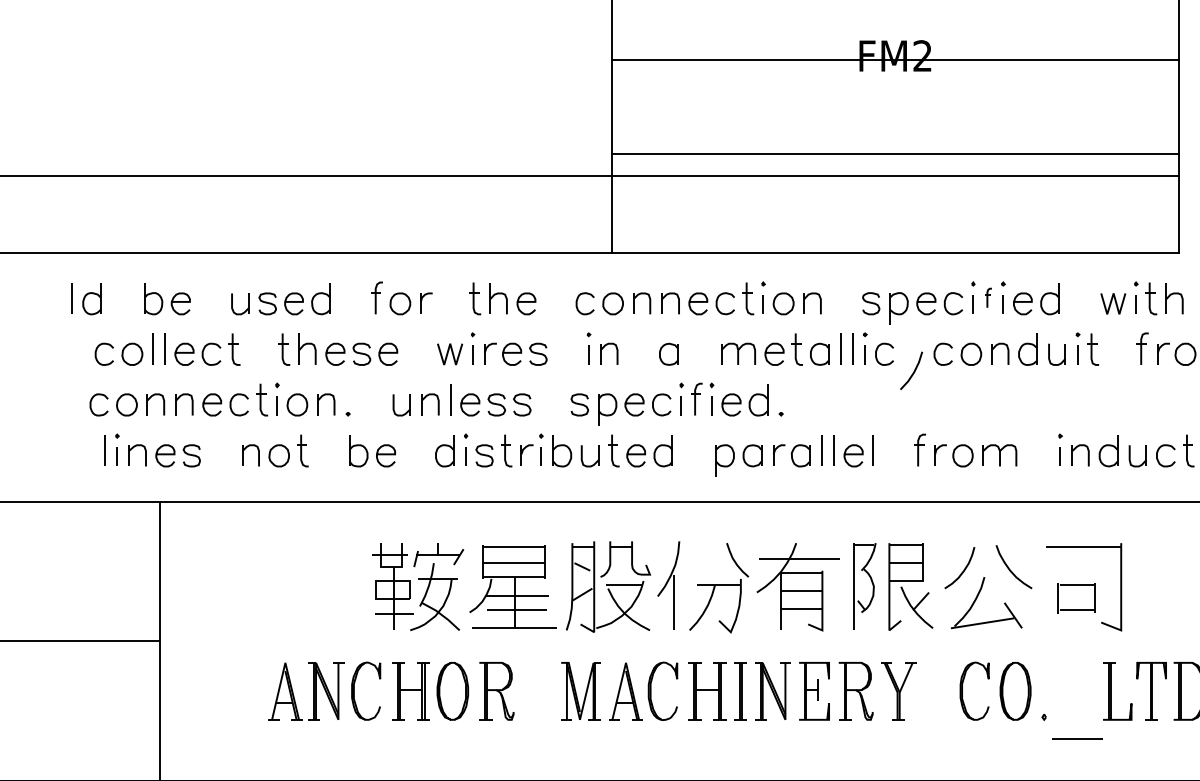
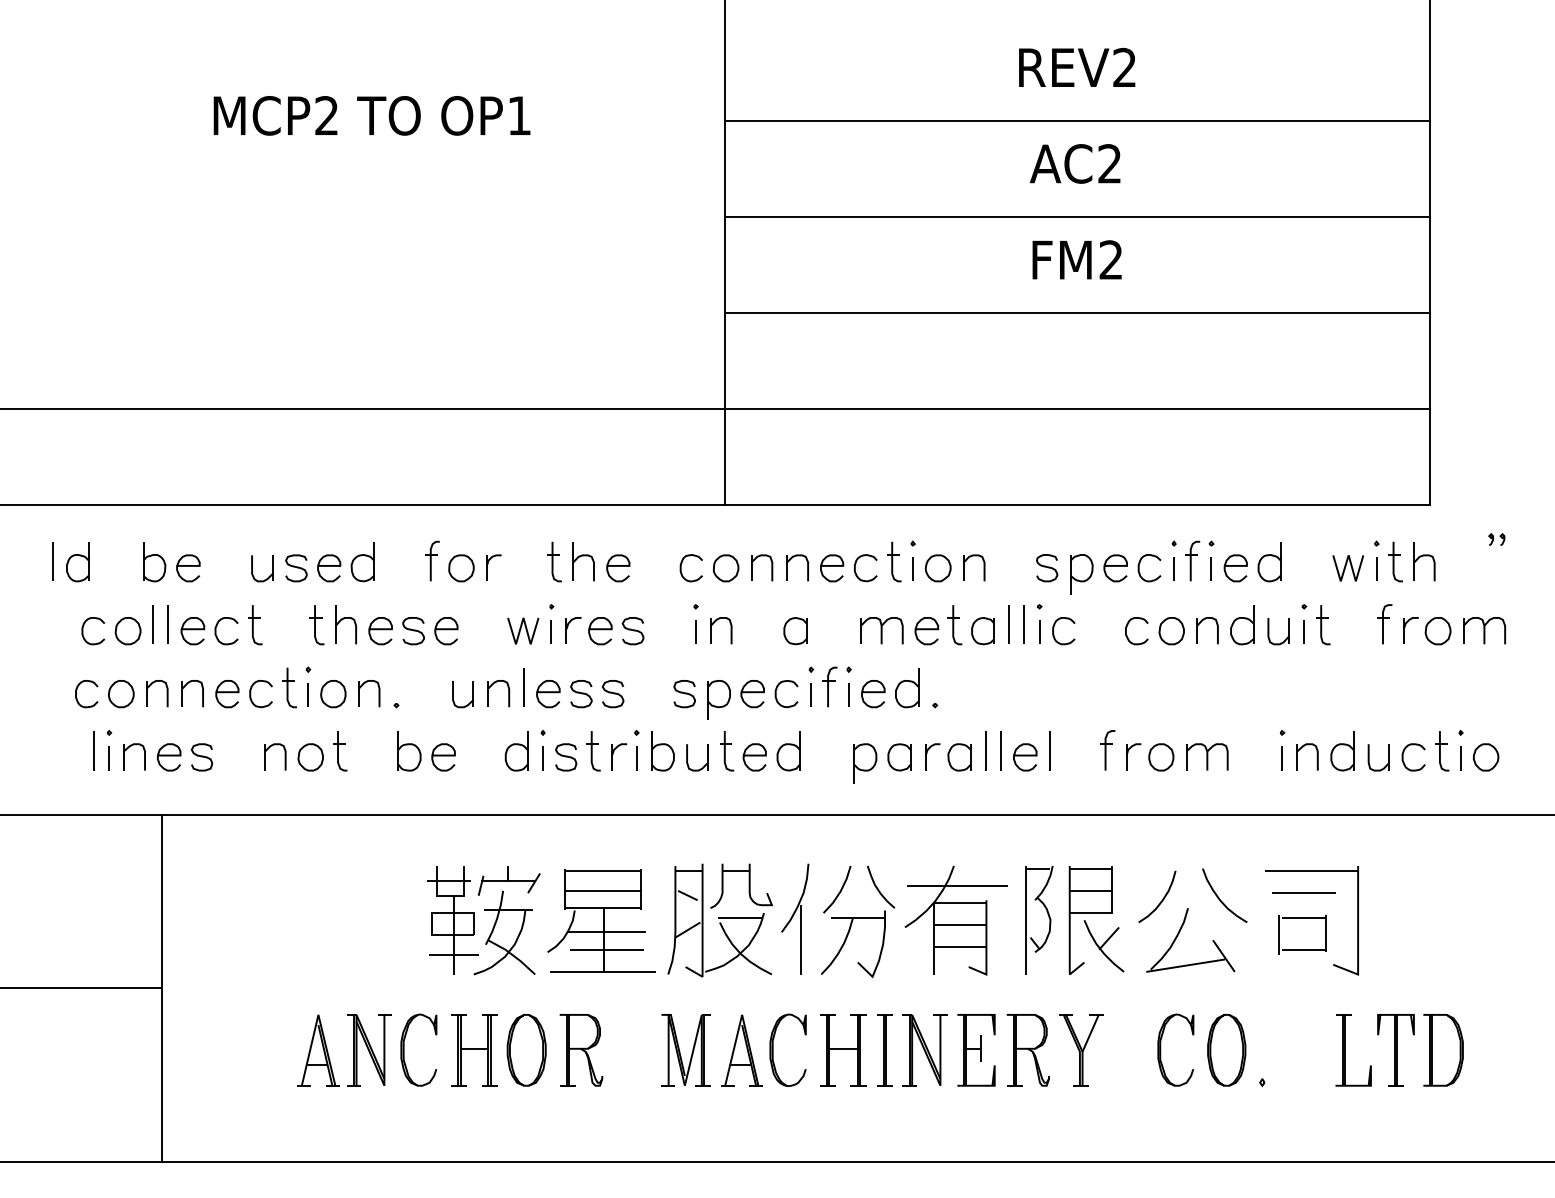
line: (894, 59) -> (1076, 216), moved
line: (894, 154) -> (1076, 313), moved
part: (988, 297) -> (1192, 560), size x1.67
line: (913, 372) -> (839, 891), moved
line: (1077, 738) -> (1303, 892), moved

